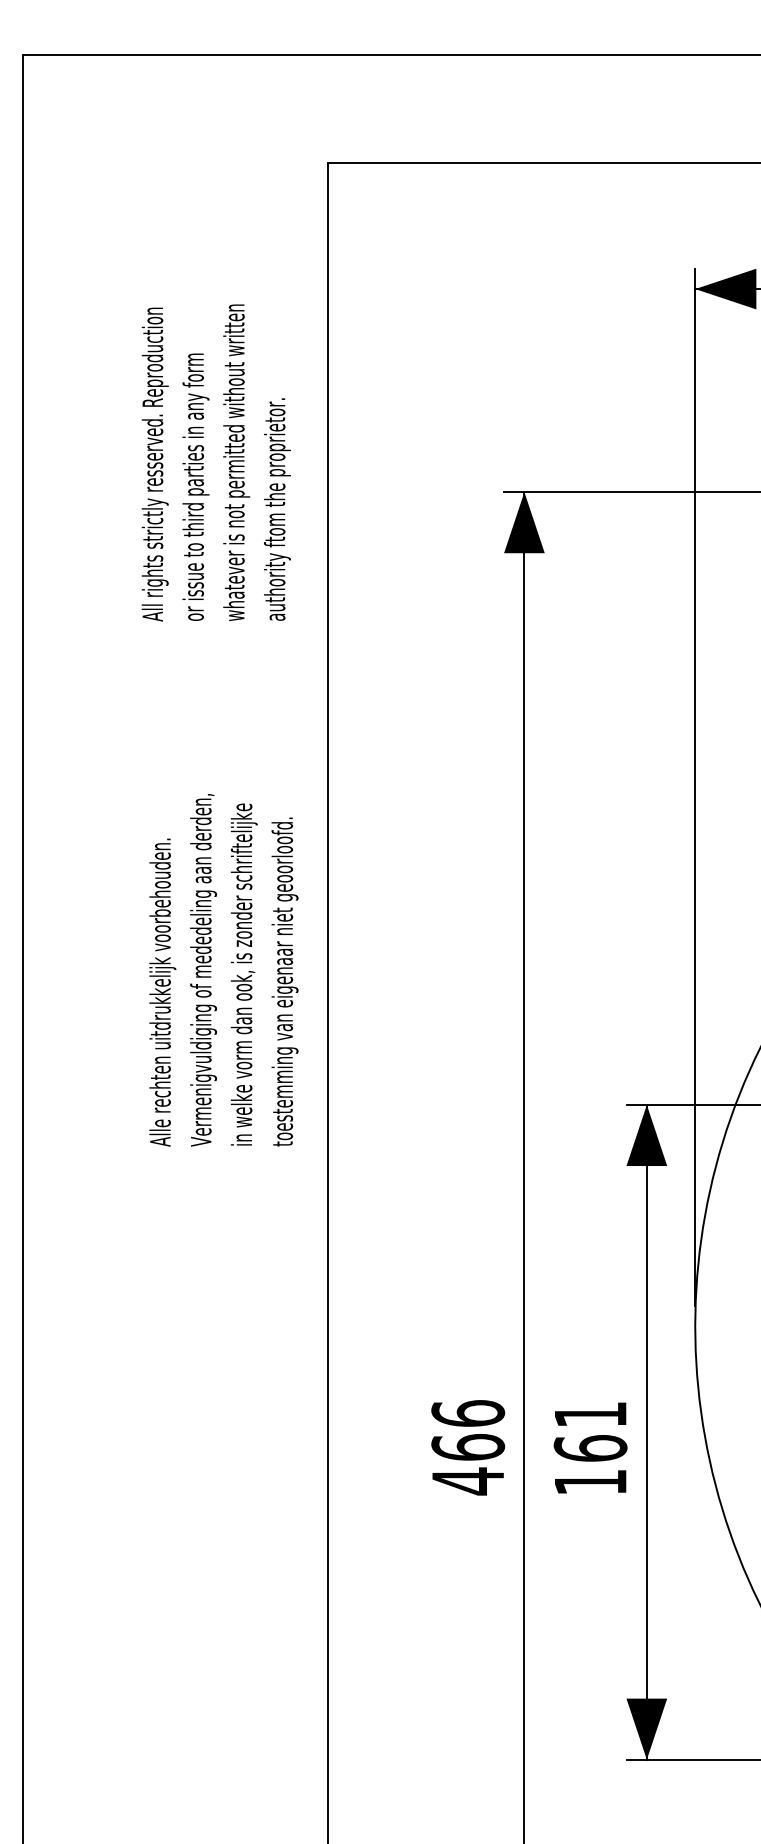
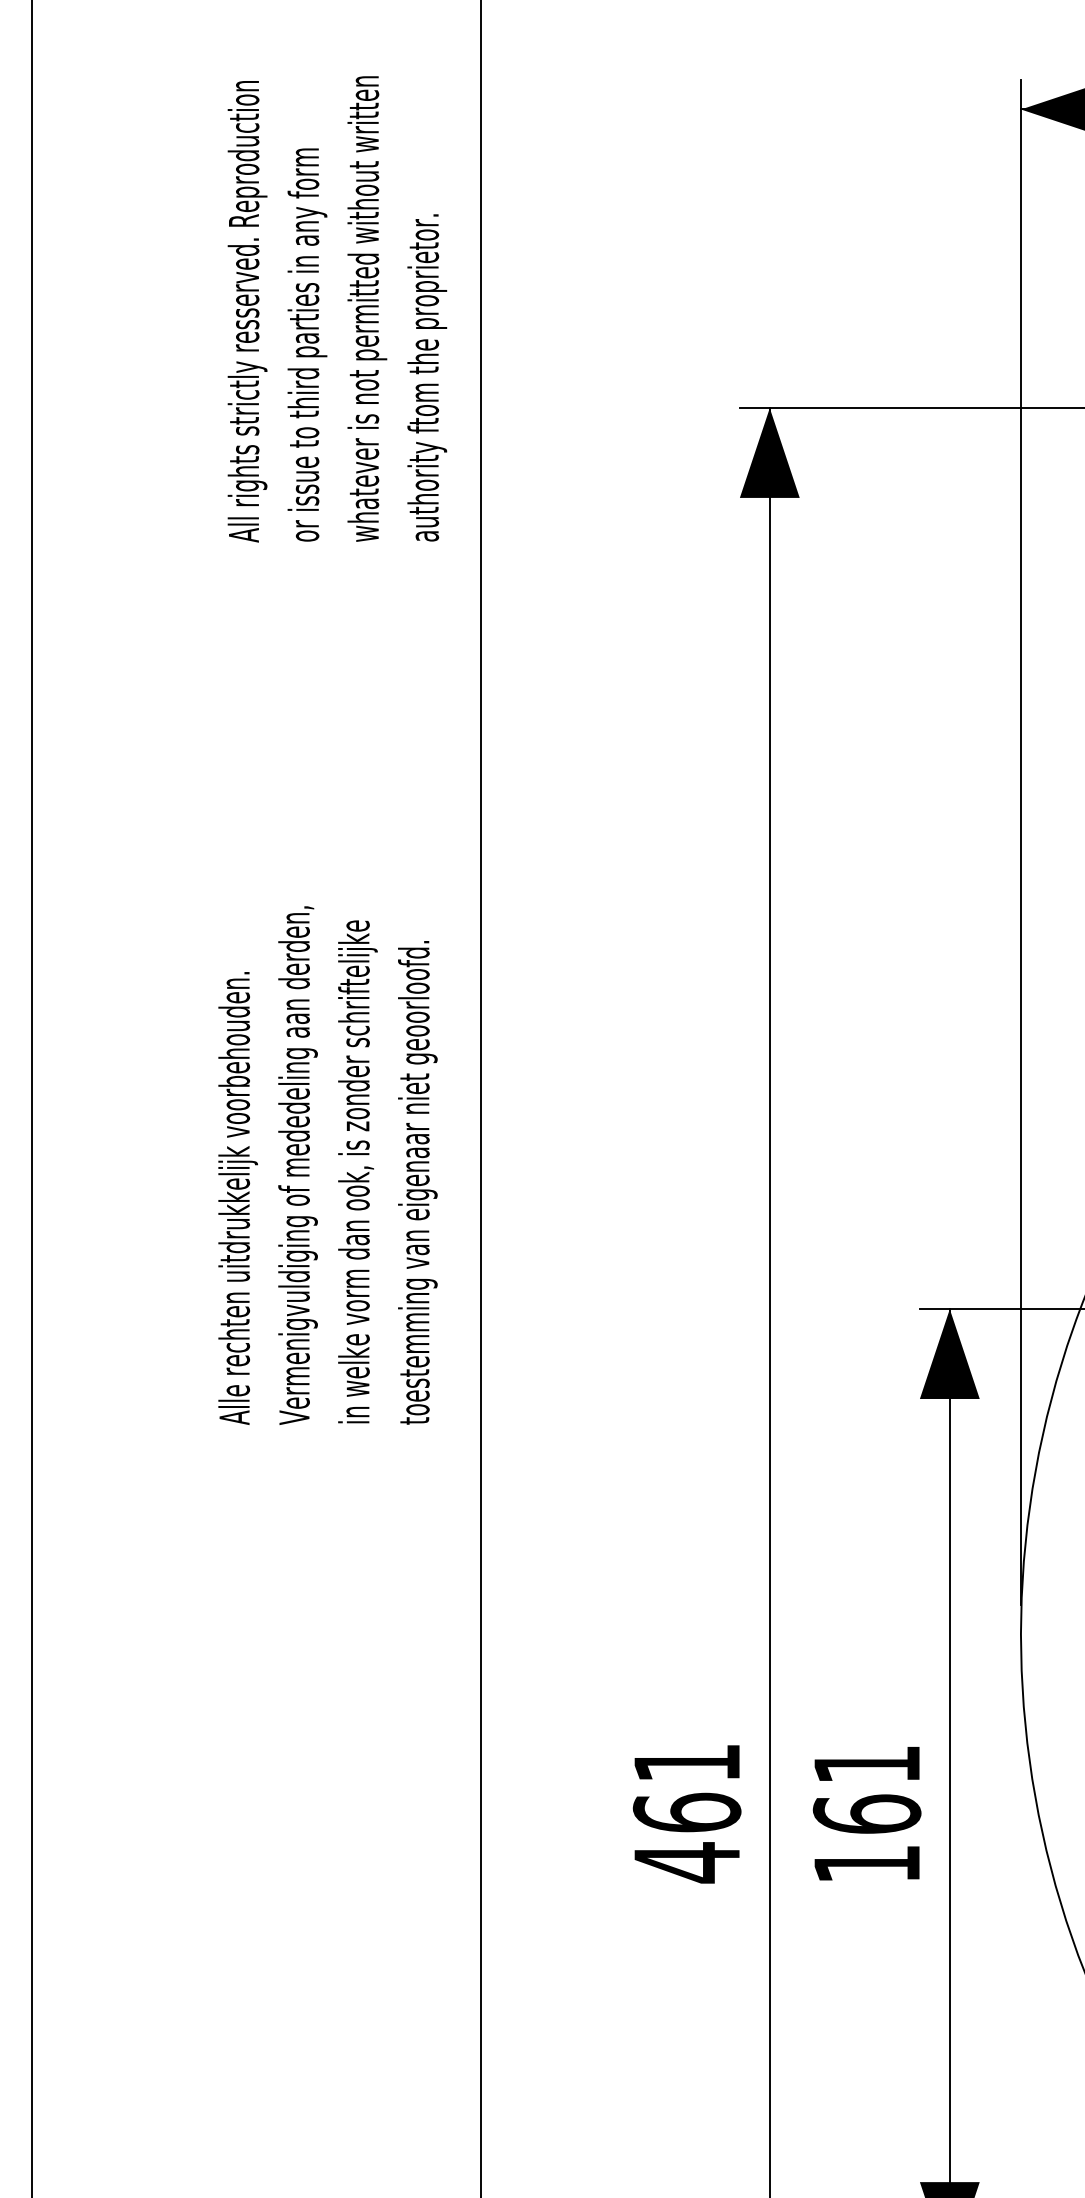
text: (215, 462) -> (336, 308), moved
text: (223, 970) -> (327, 1165), moved
text: (468, 1413) -> (687, 1762), 466 -> 461

